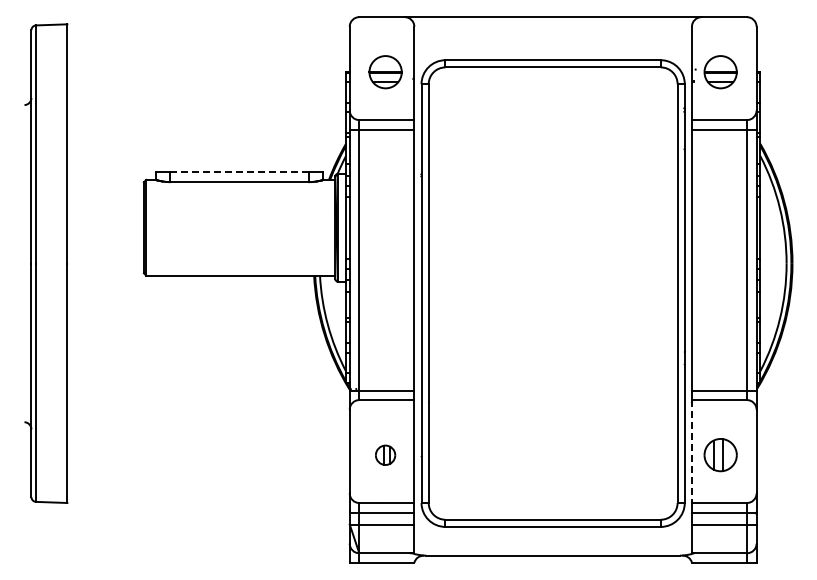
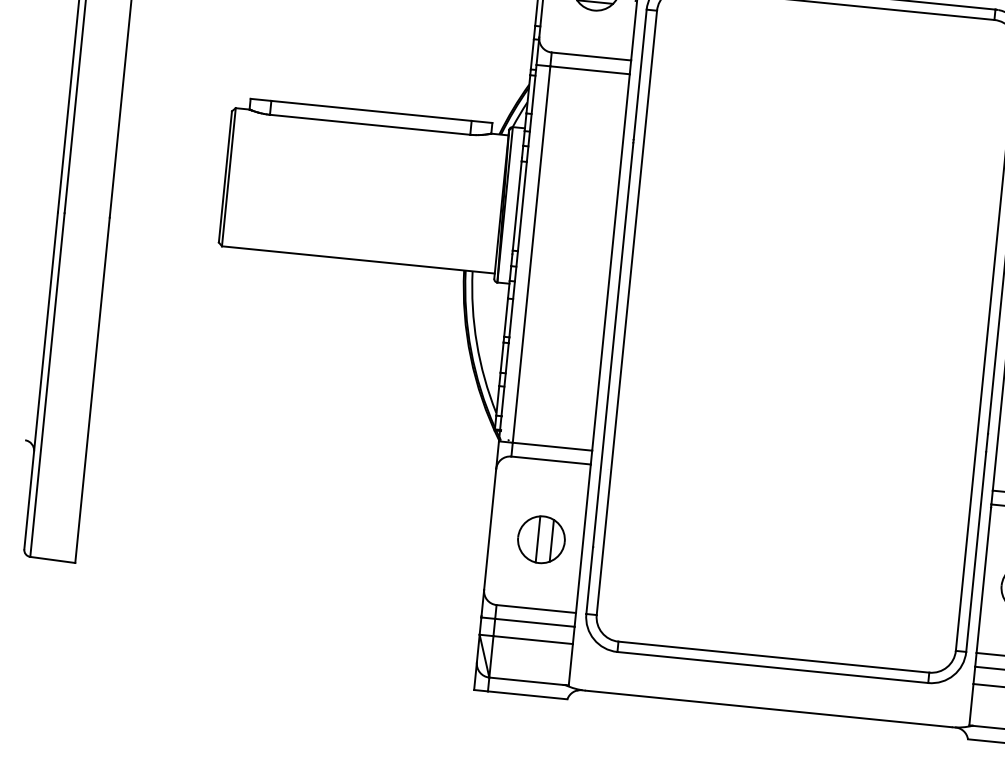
line: (240, 172) -> (372, 111), dashed -> solid
line: (691, 452) -> (983, 580), dashed -> solid
part: (385, 455) -> (541, 540), size x1.67

